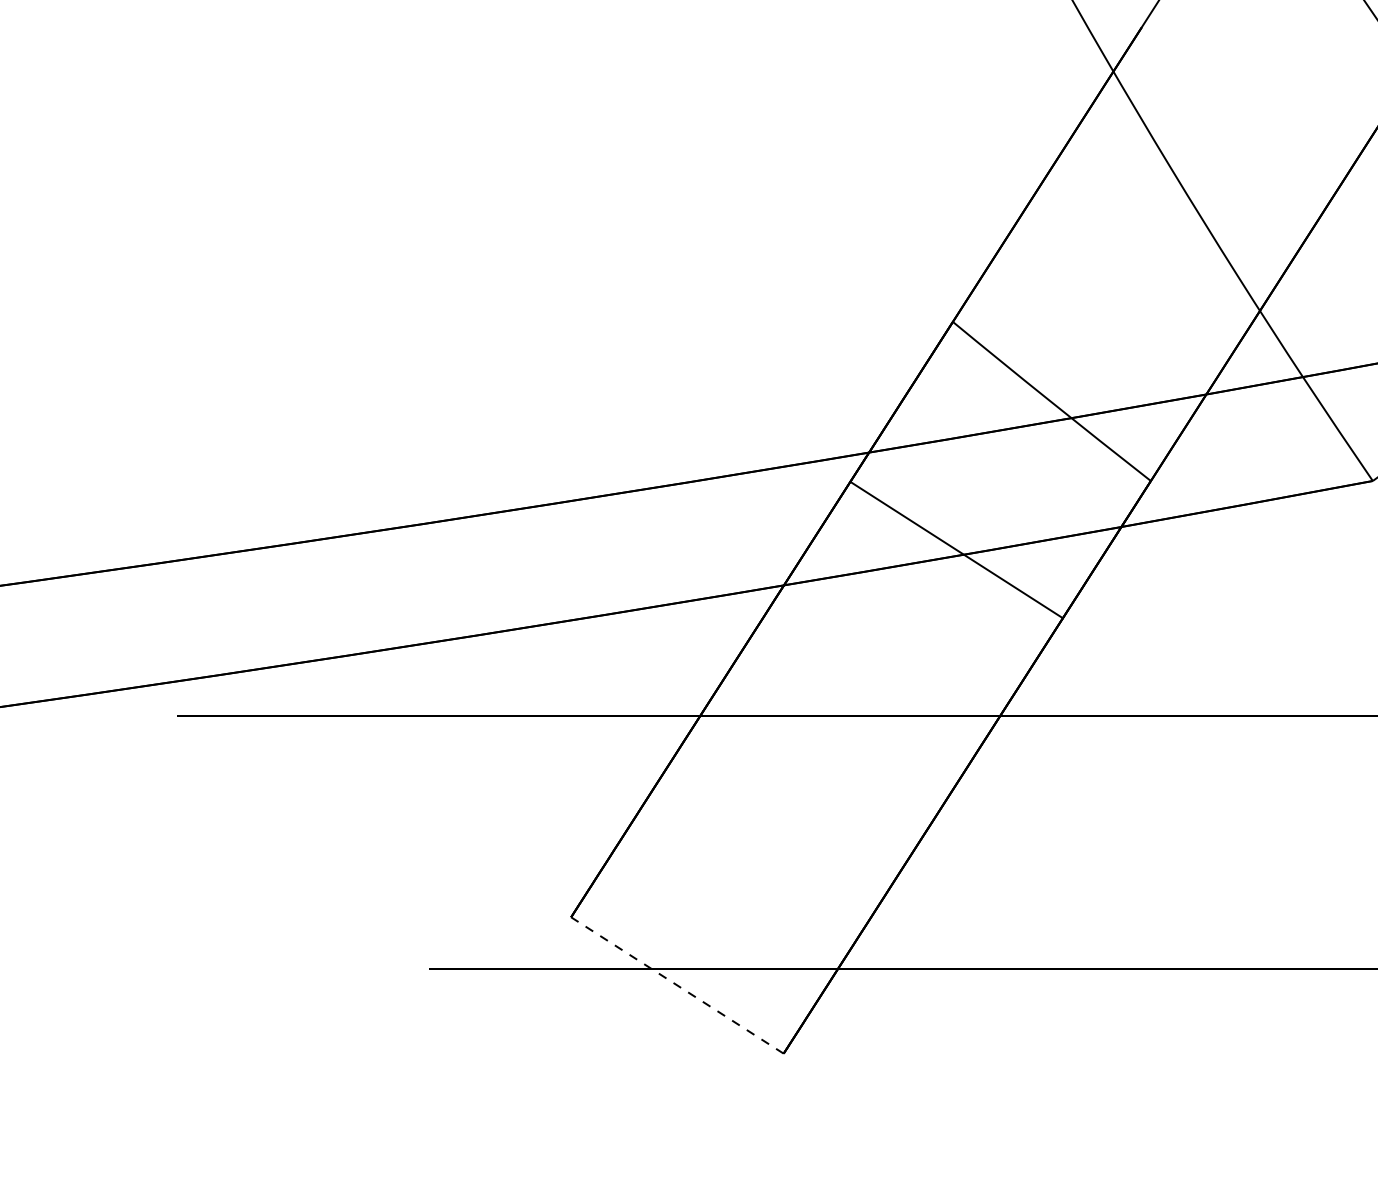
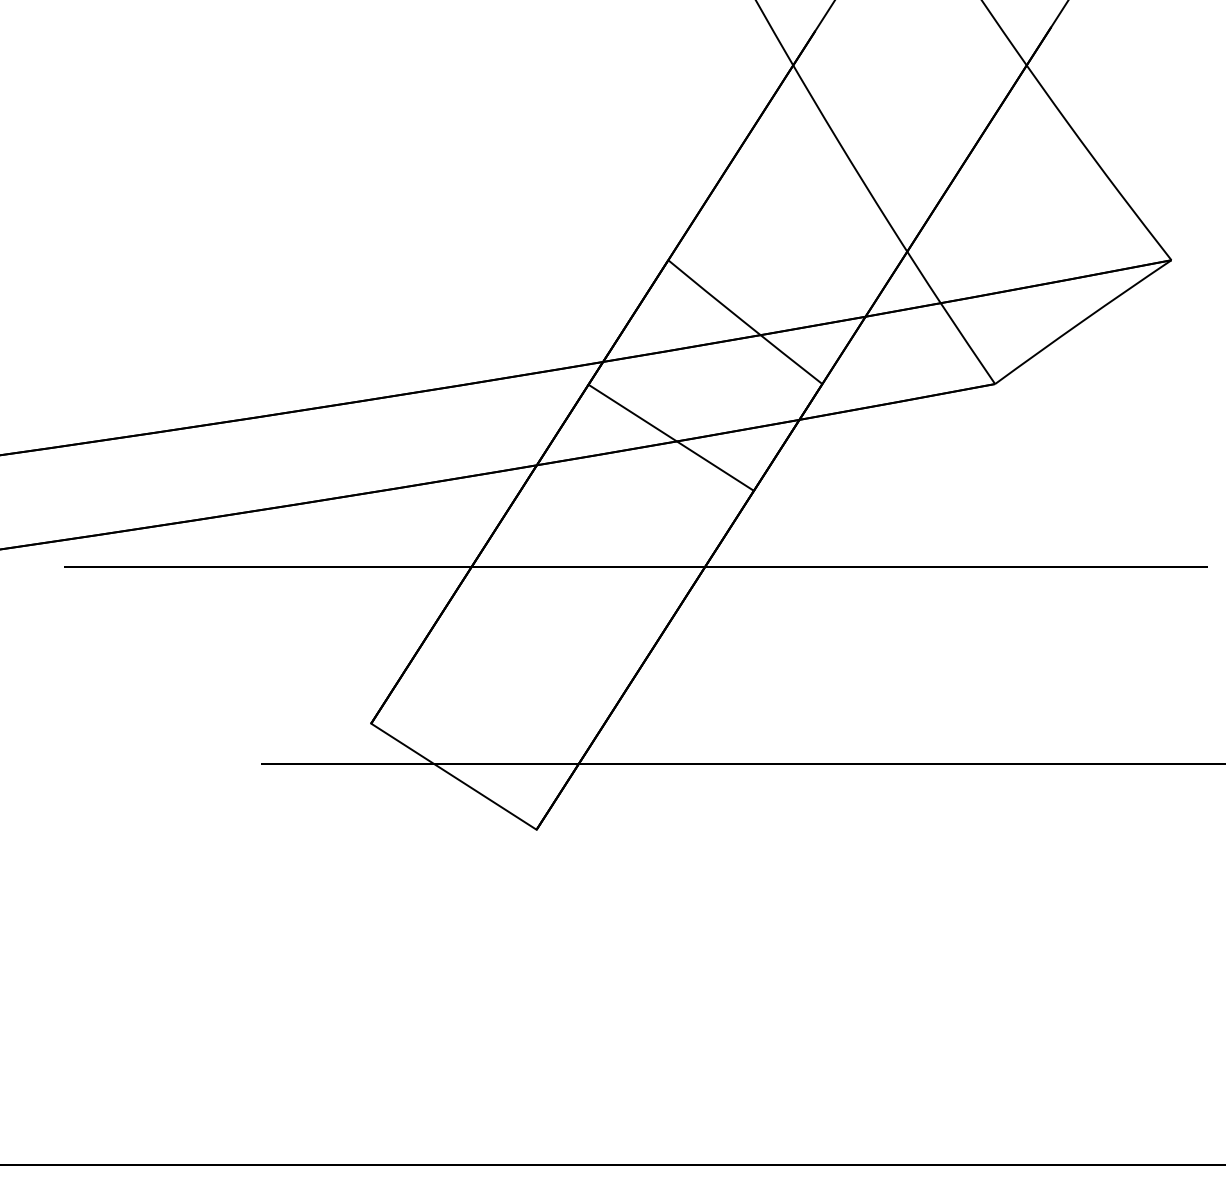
line: (676, 985) -> (453, 776), dashed -> solid

